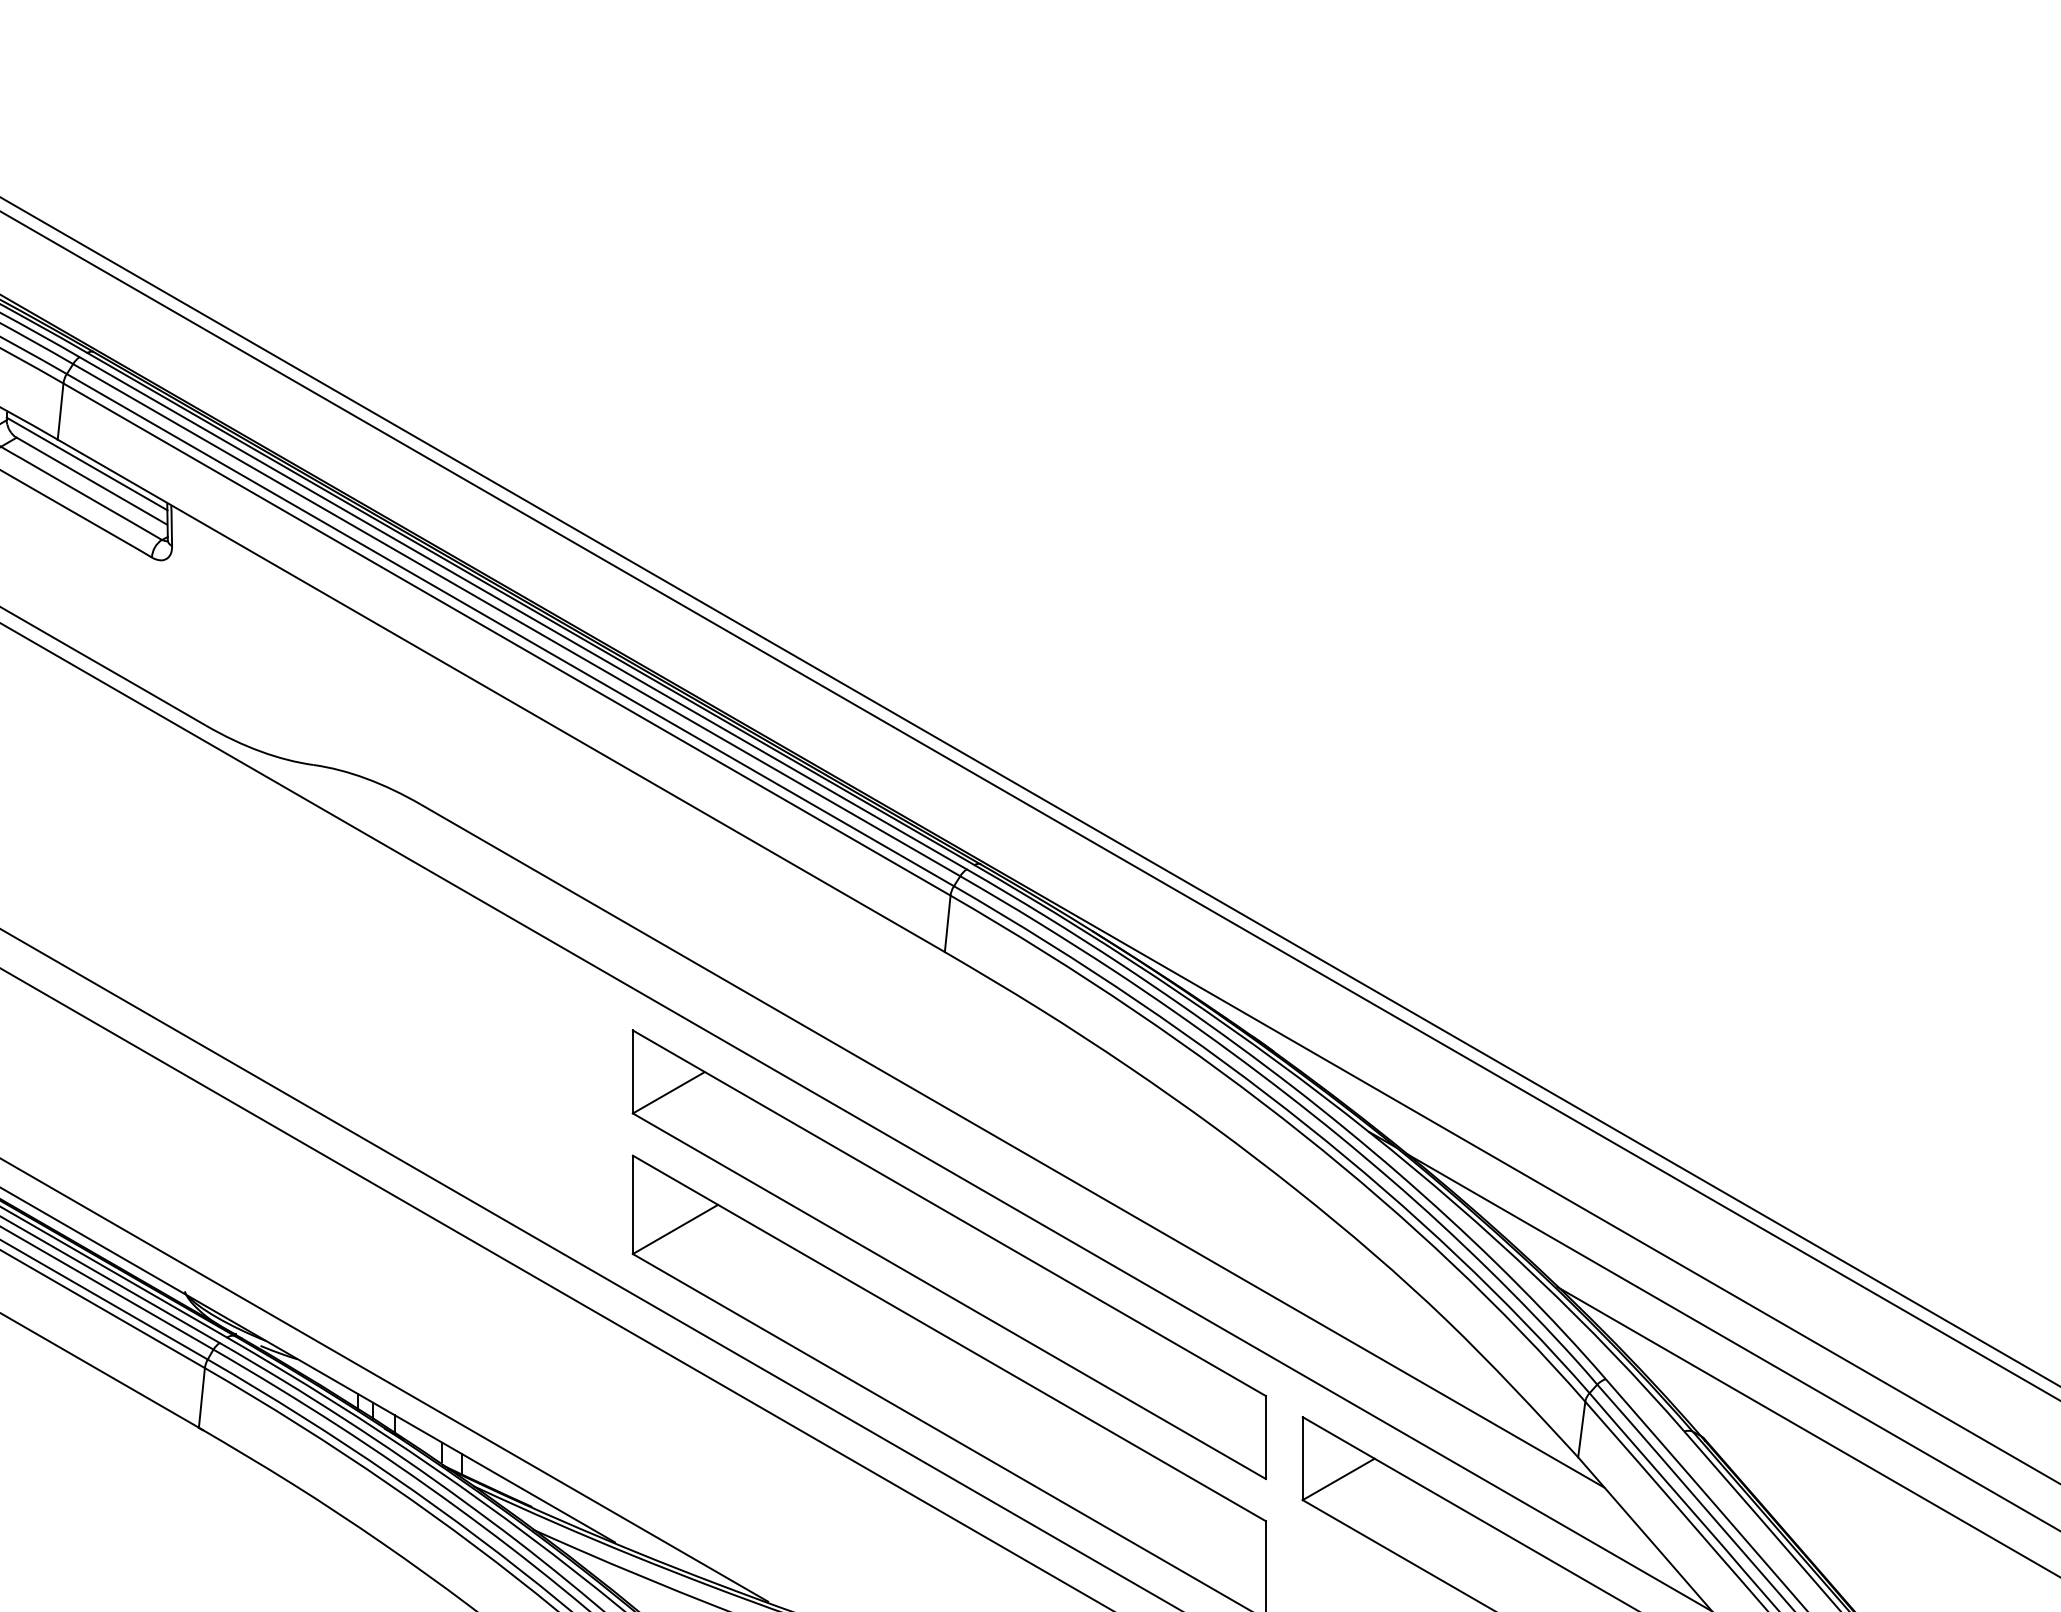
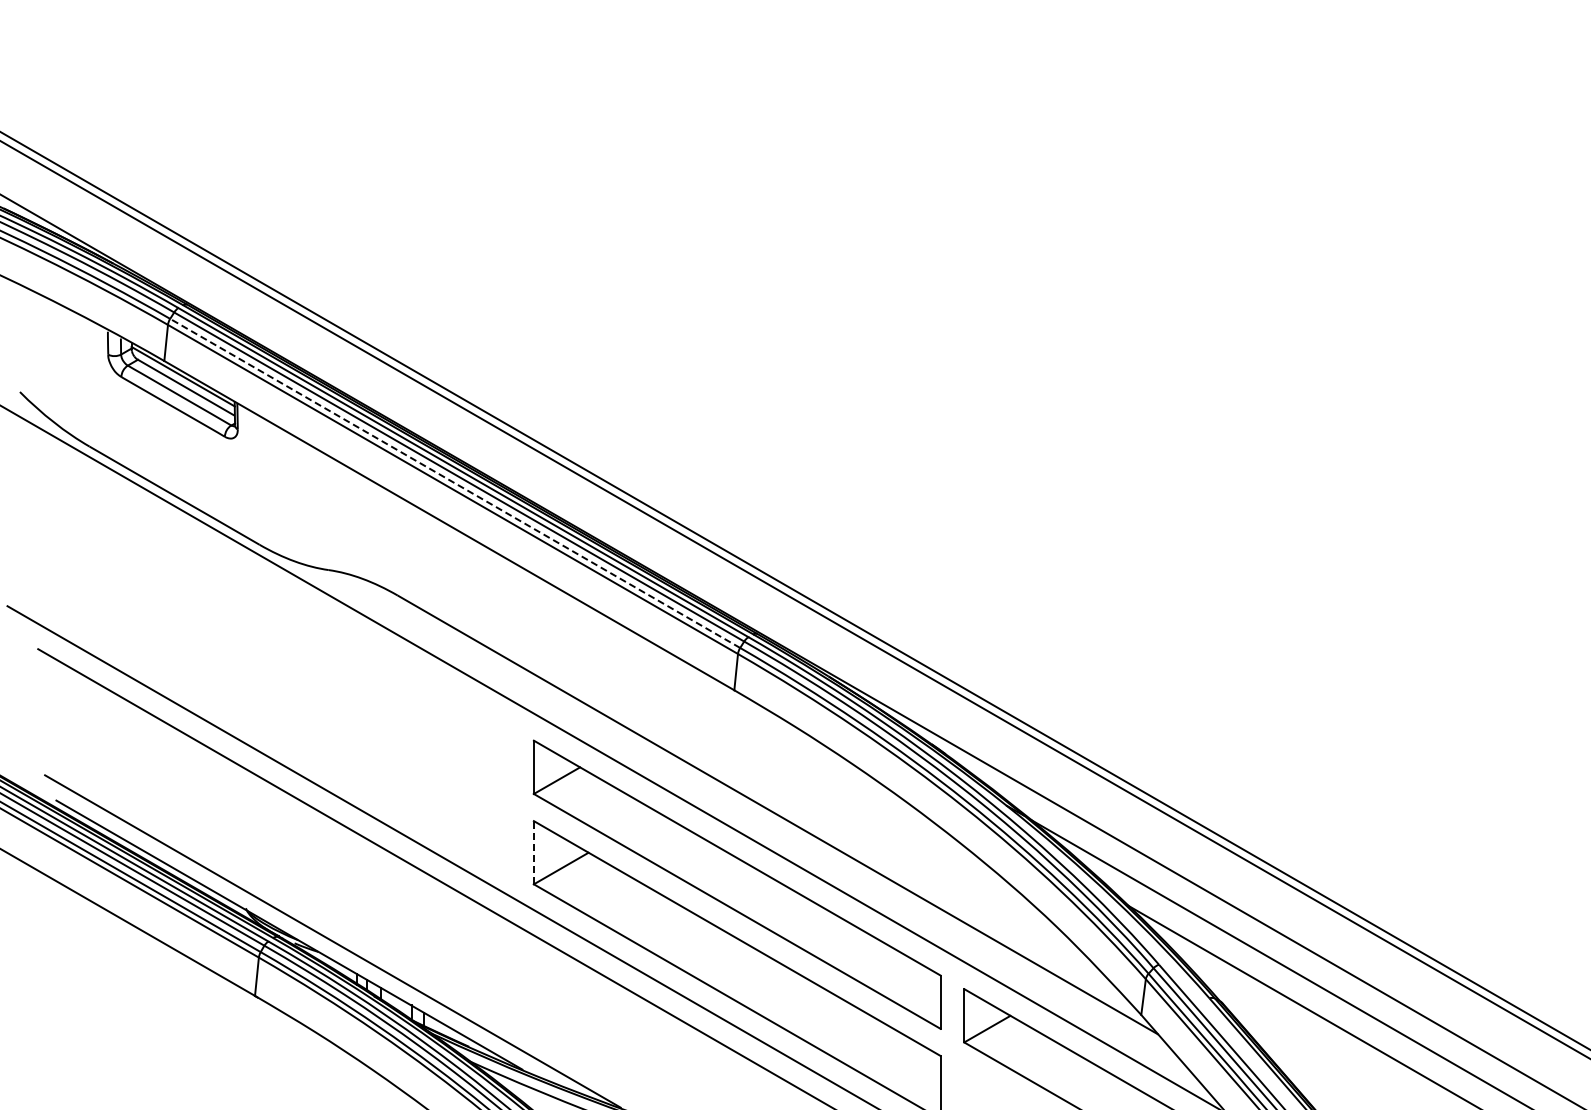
line: (509, 630) -> (454, 483), solid -> dashed
line: (632, 1204) -> (533, 852), solid -> dashed

